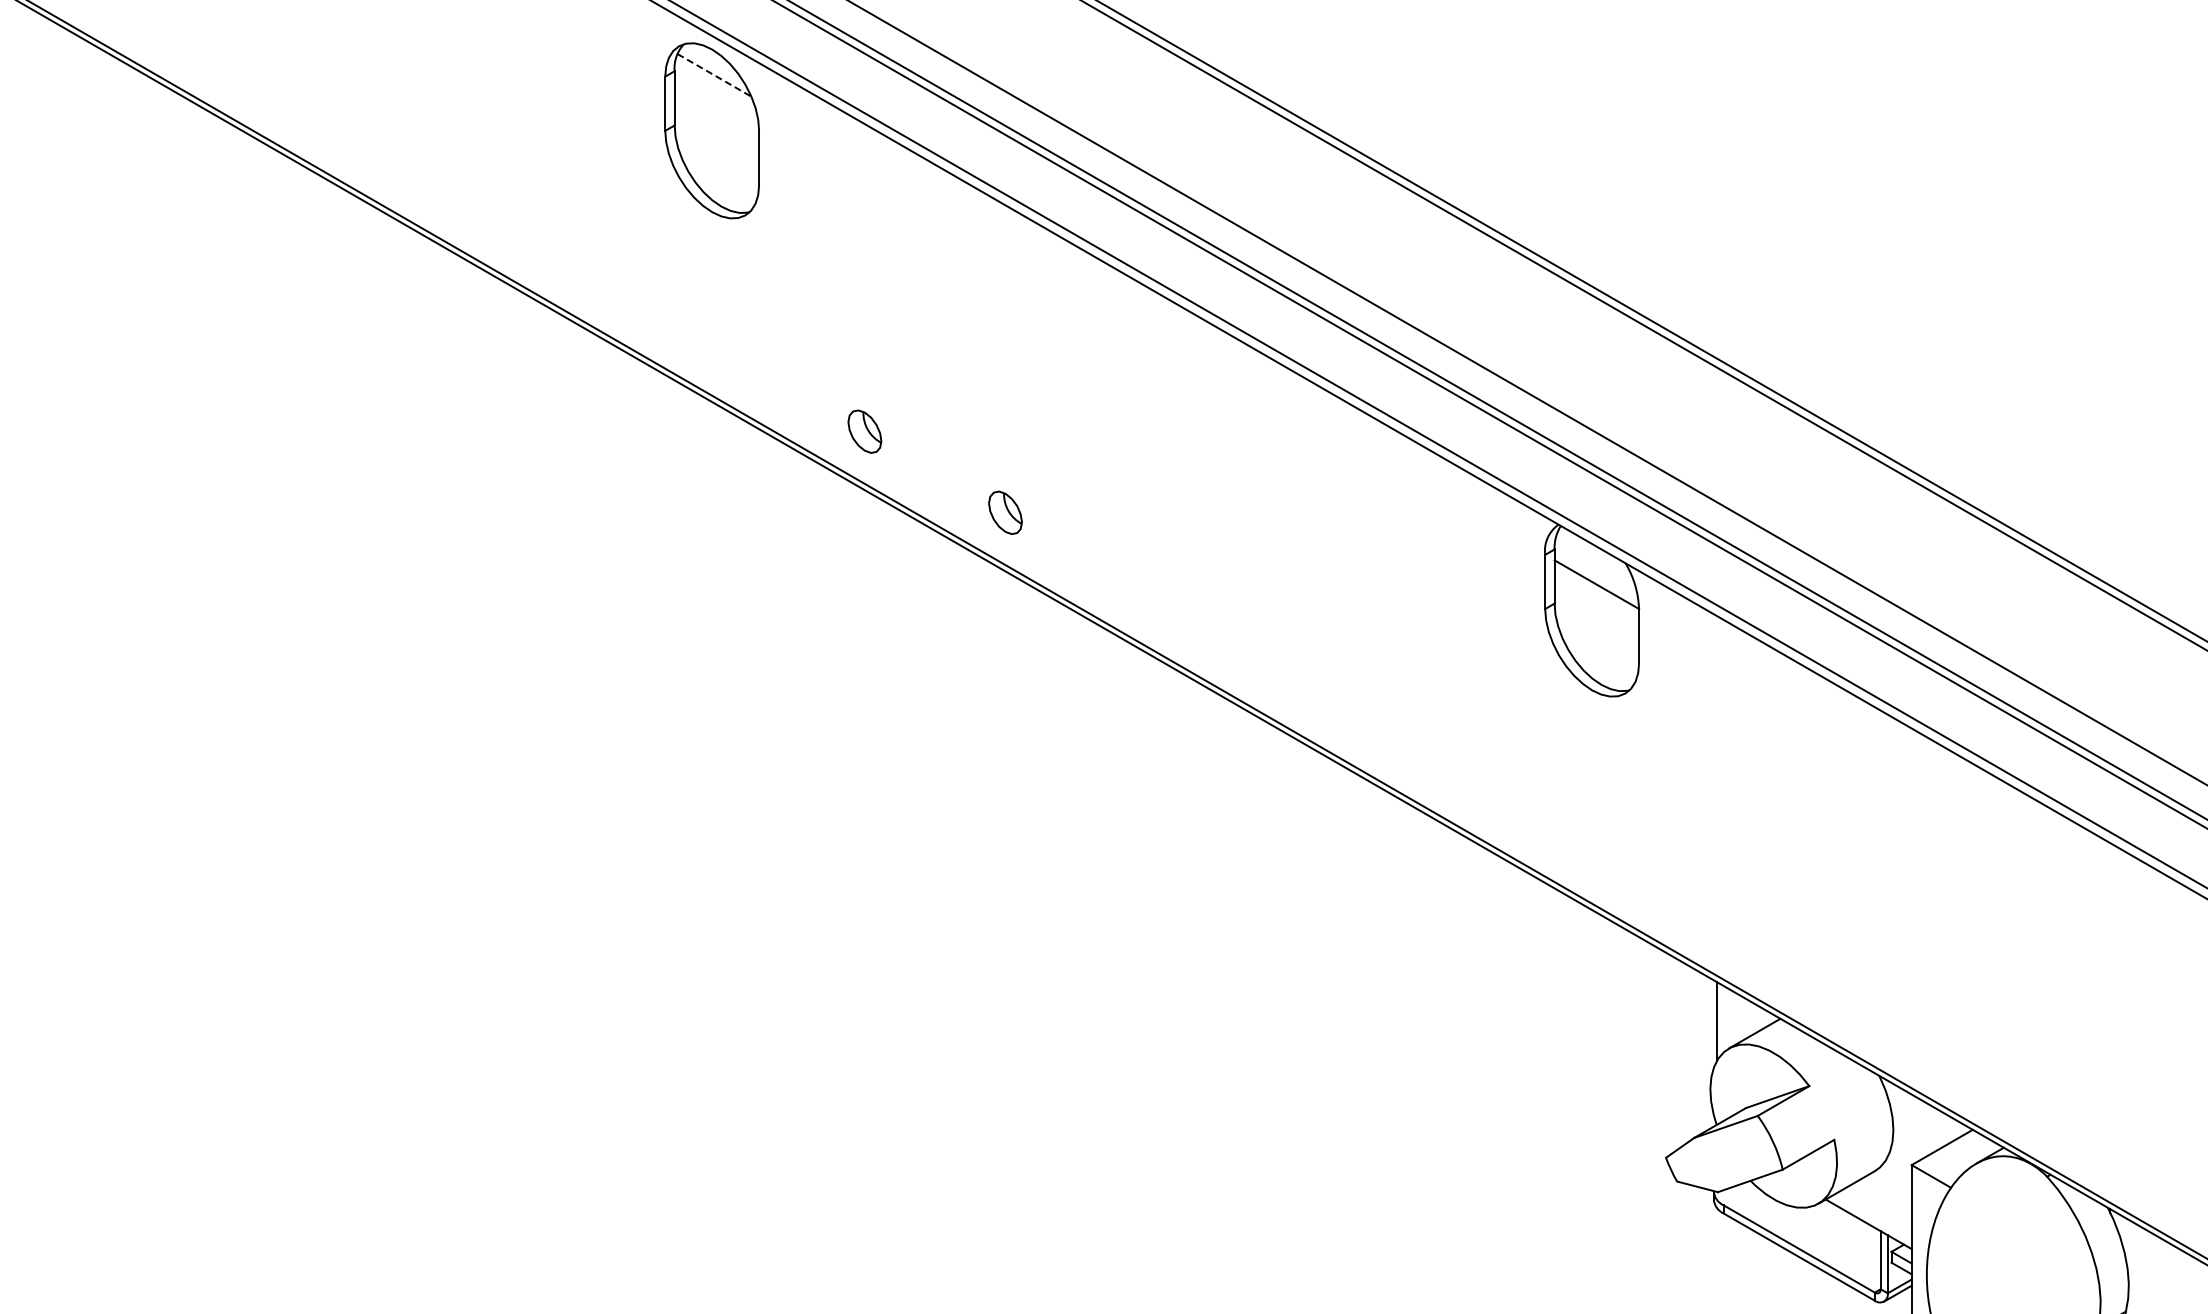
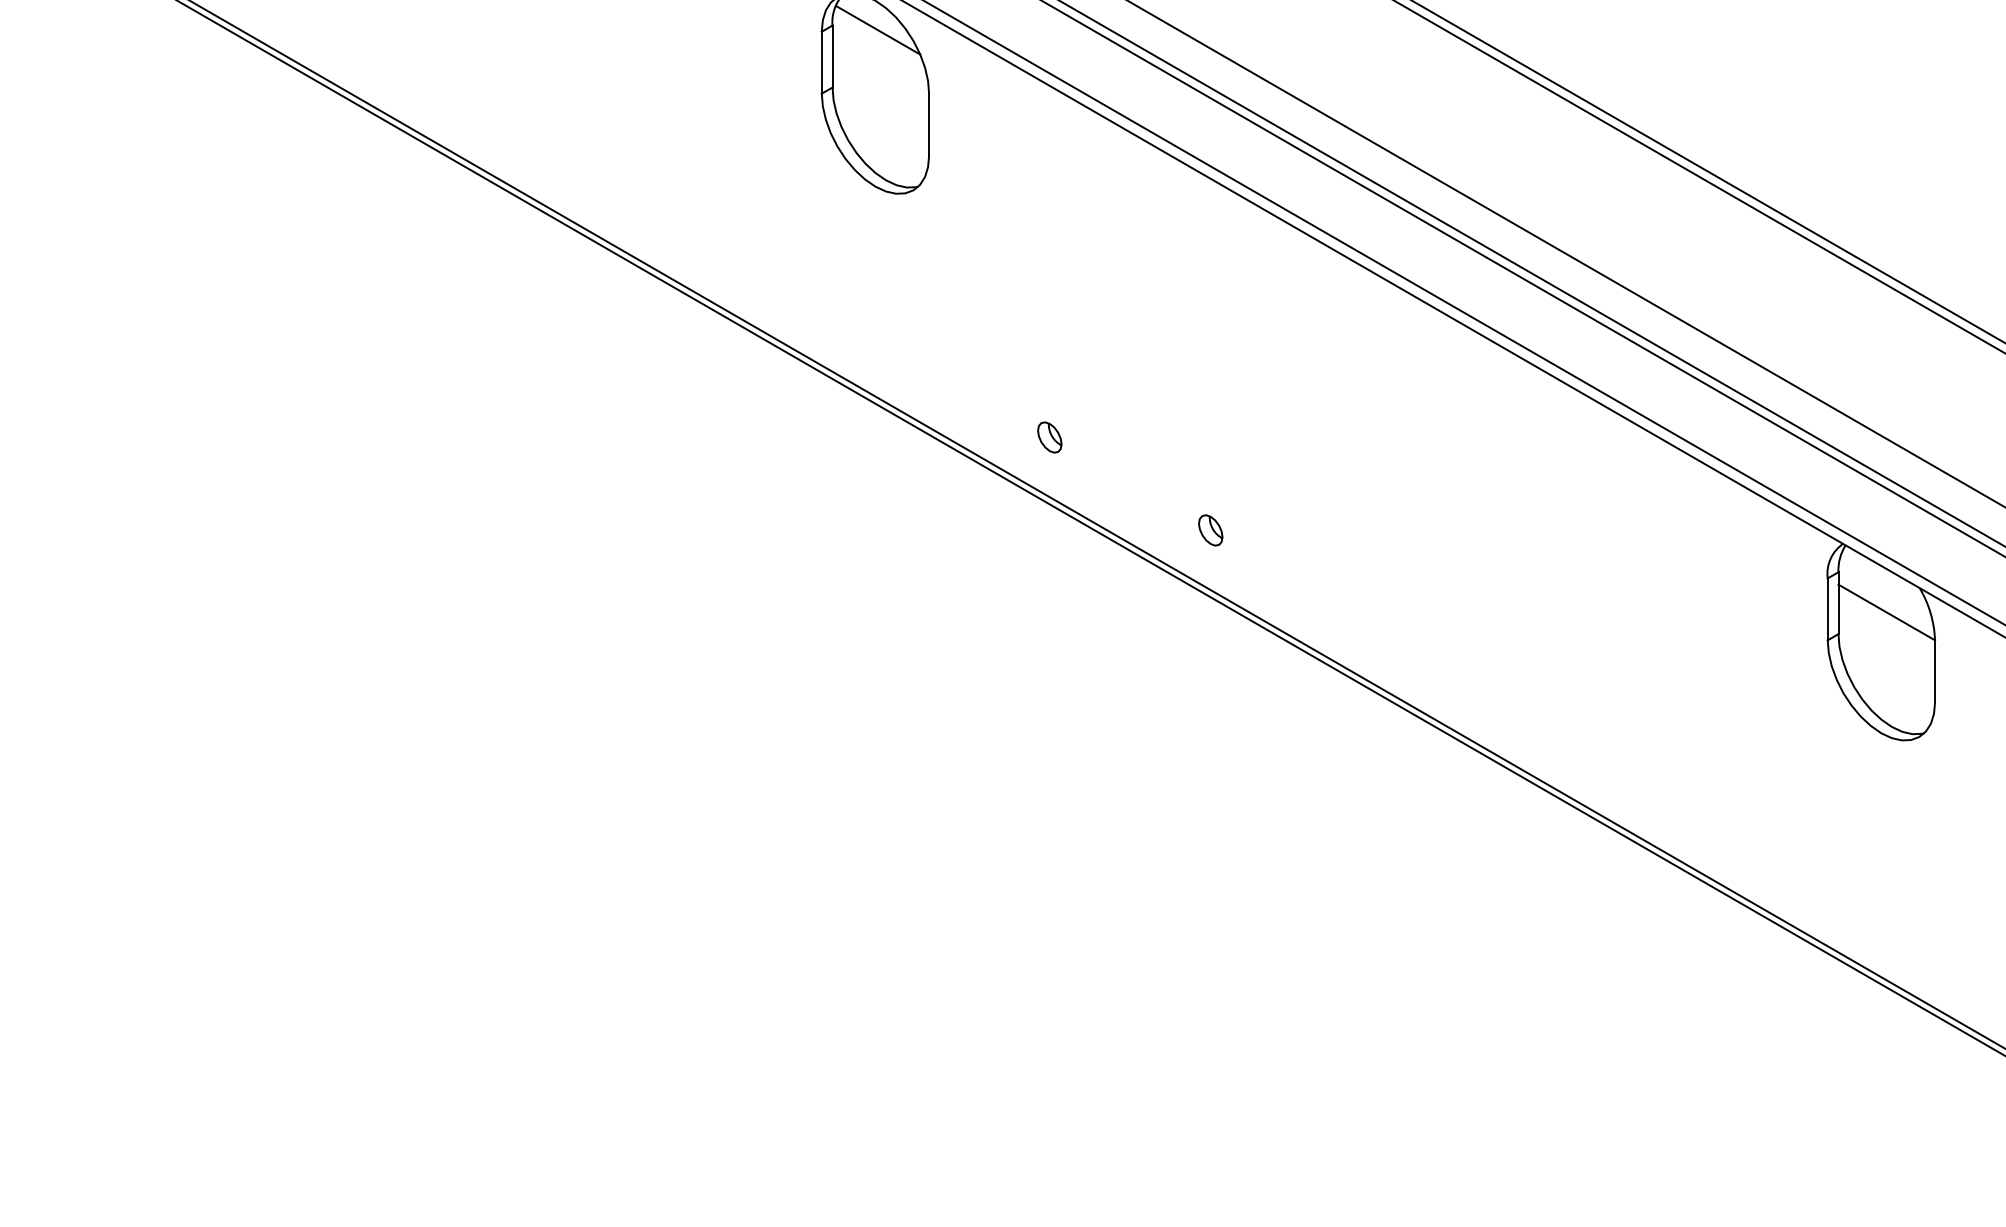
line: (714, 75) -> (878, 30), dashed -> solid
part: (864, 431) -> (1049, 437), size x0.62
part: (1005, 512) -> (1210, 529), size x0.62

